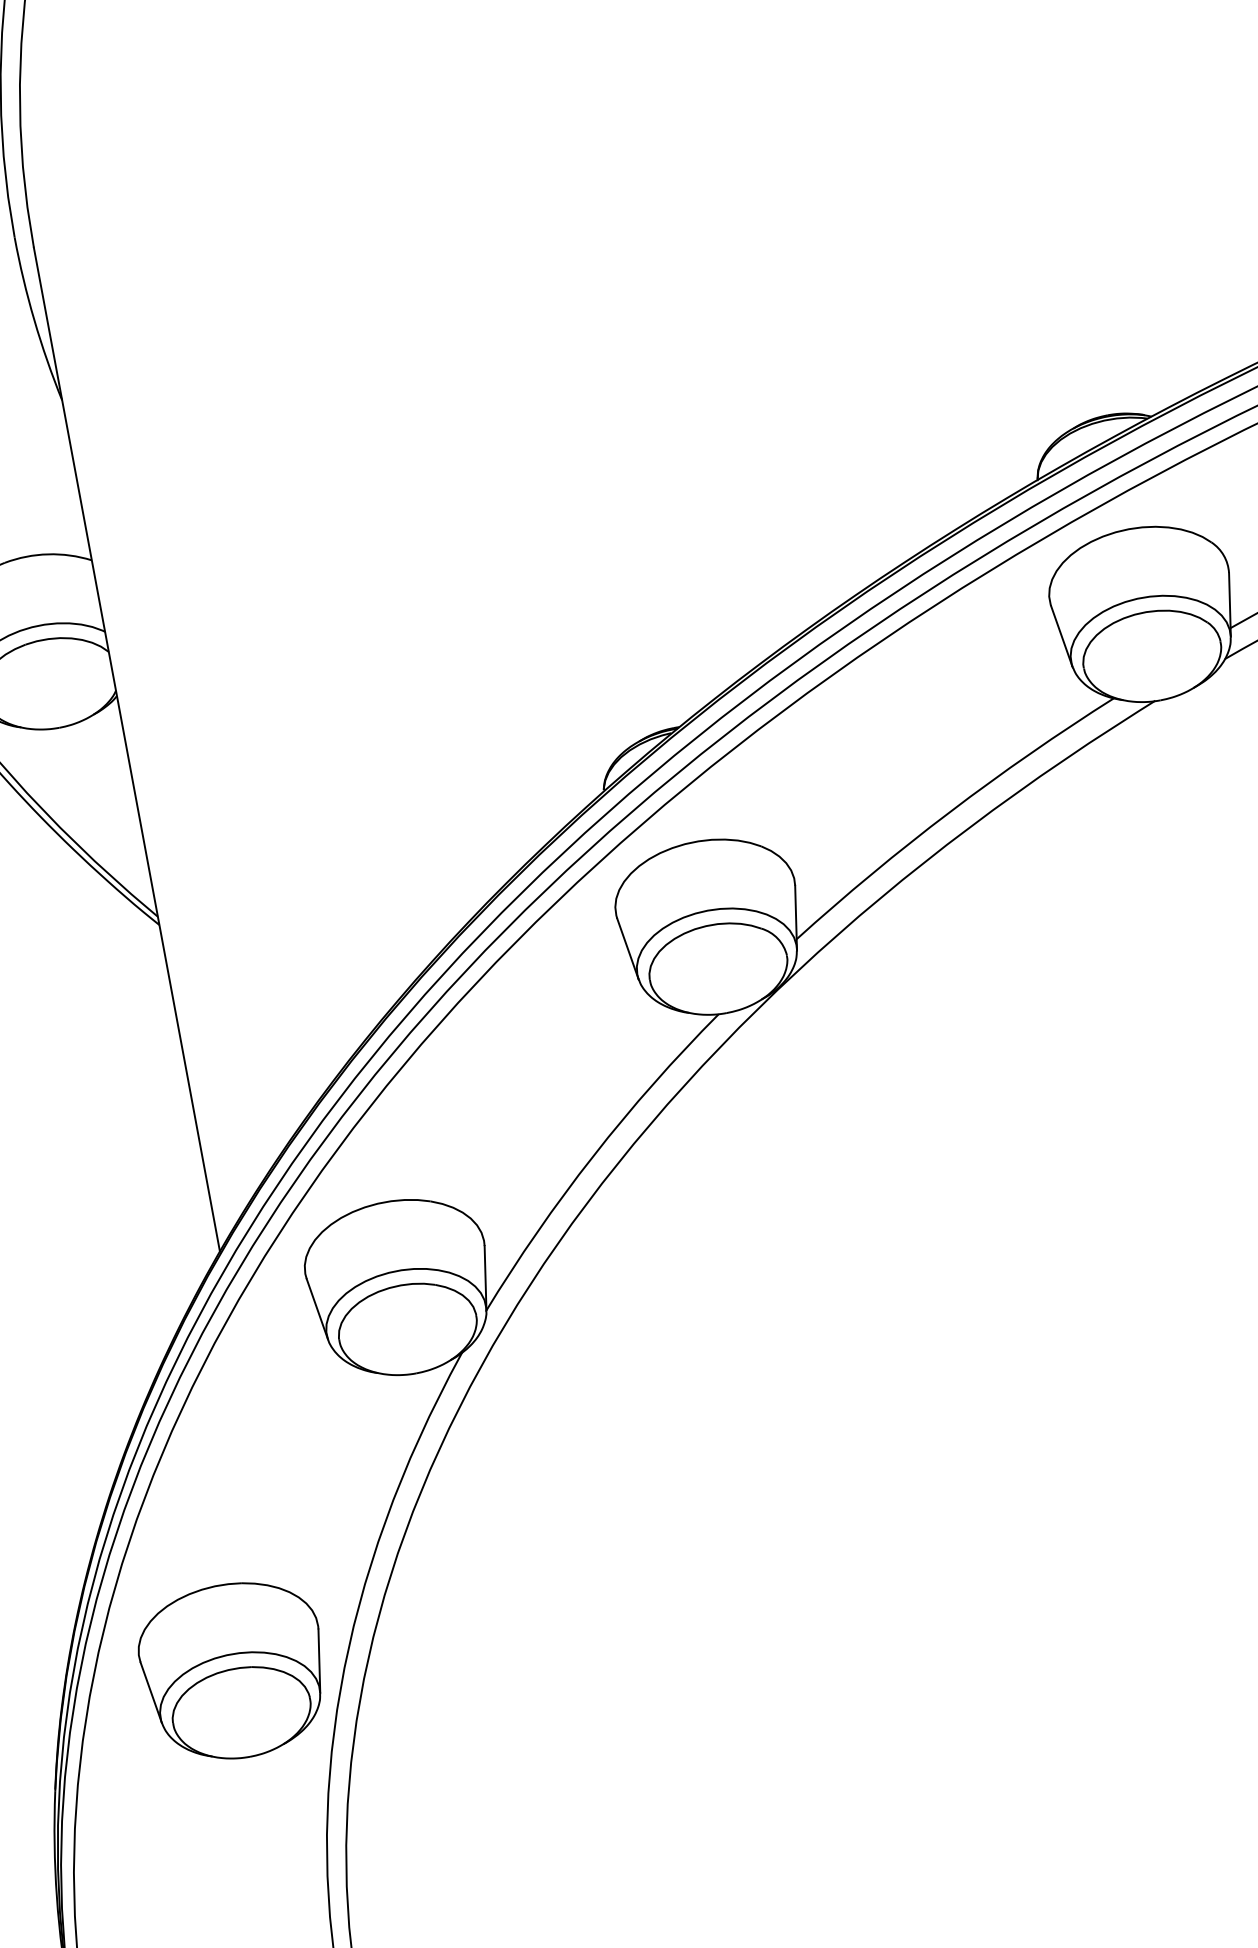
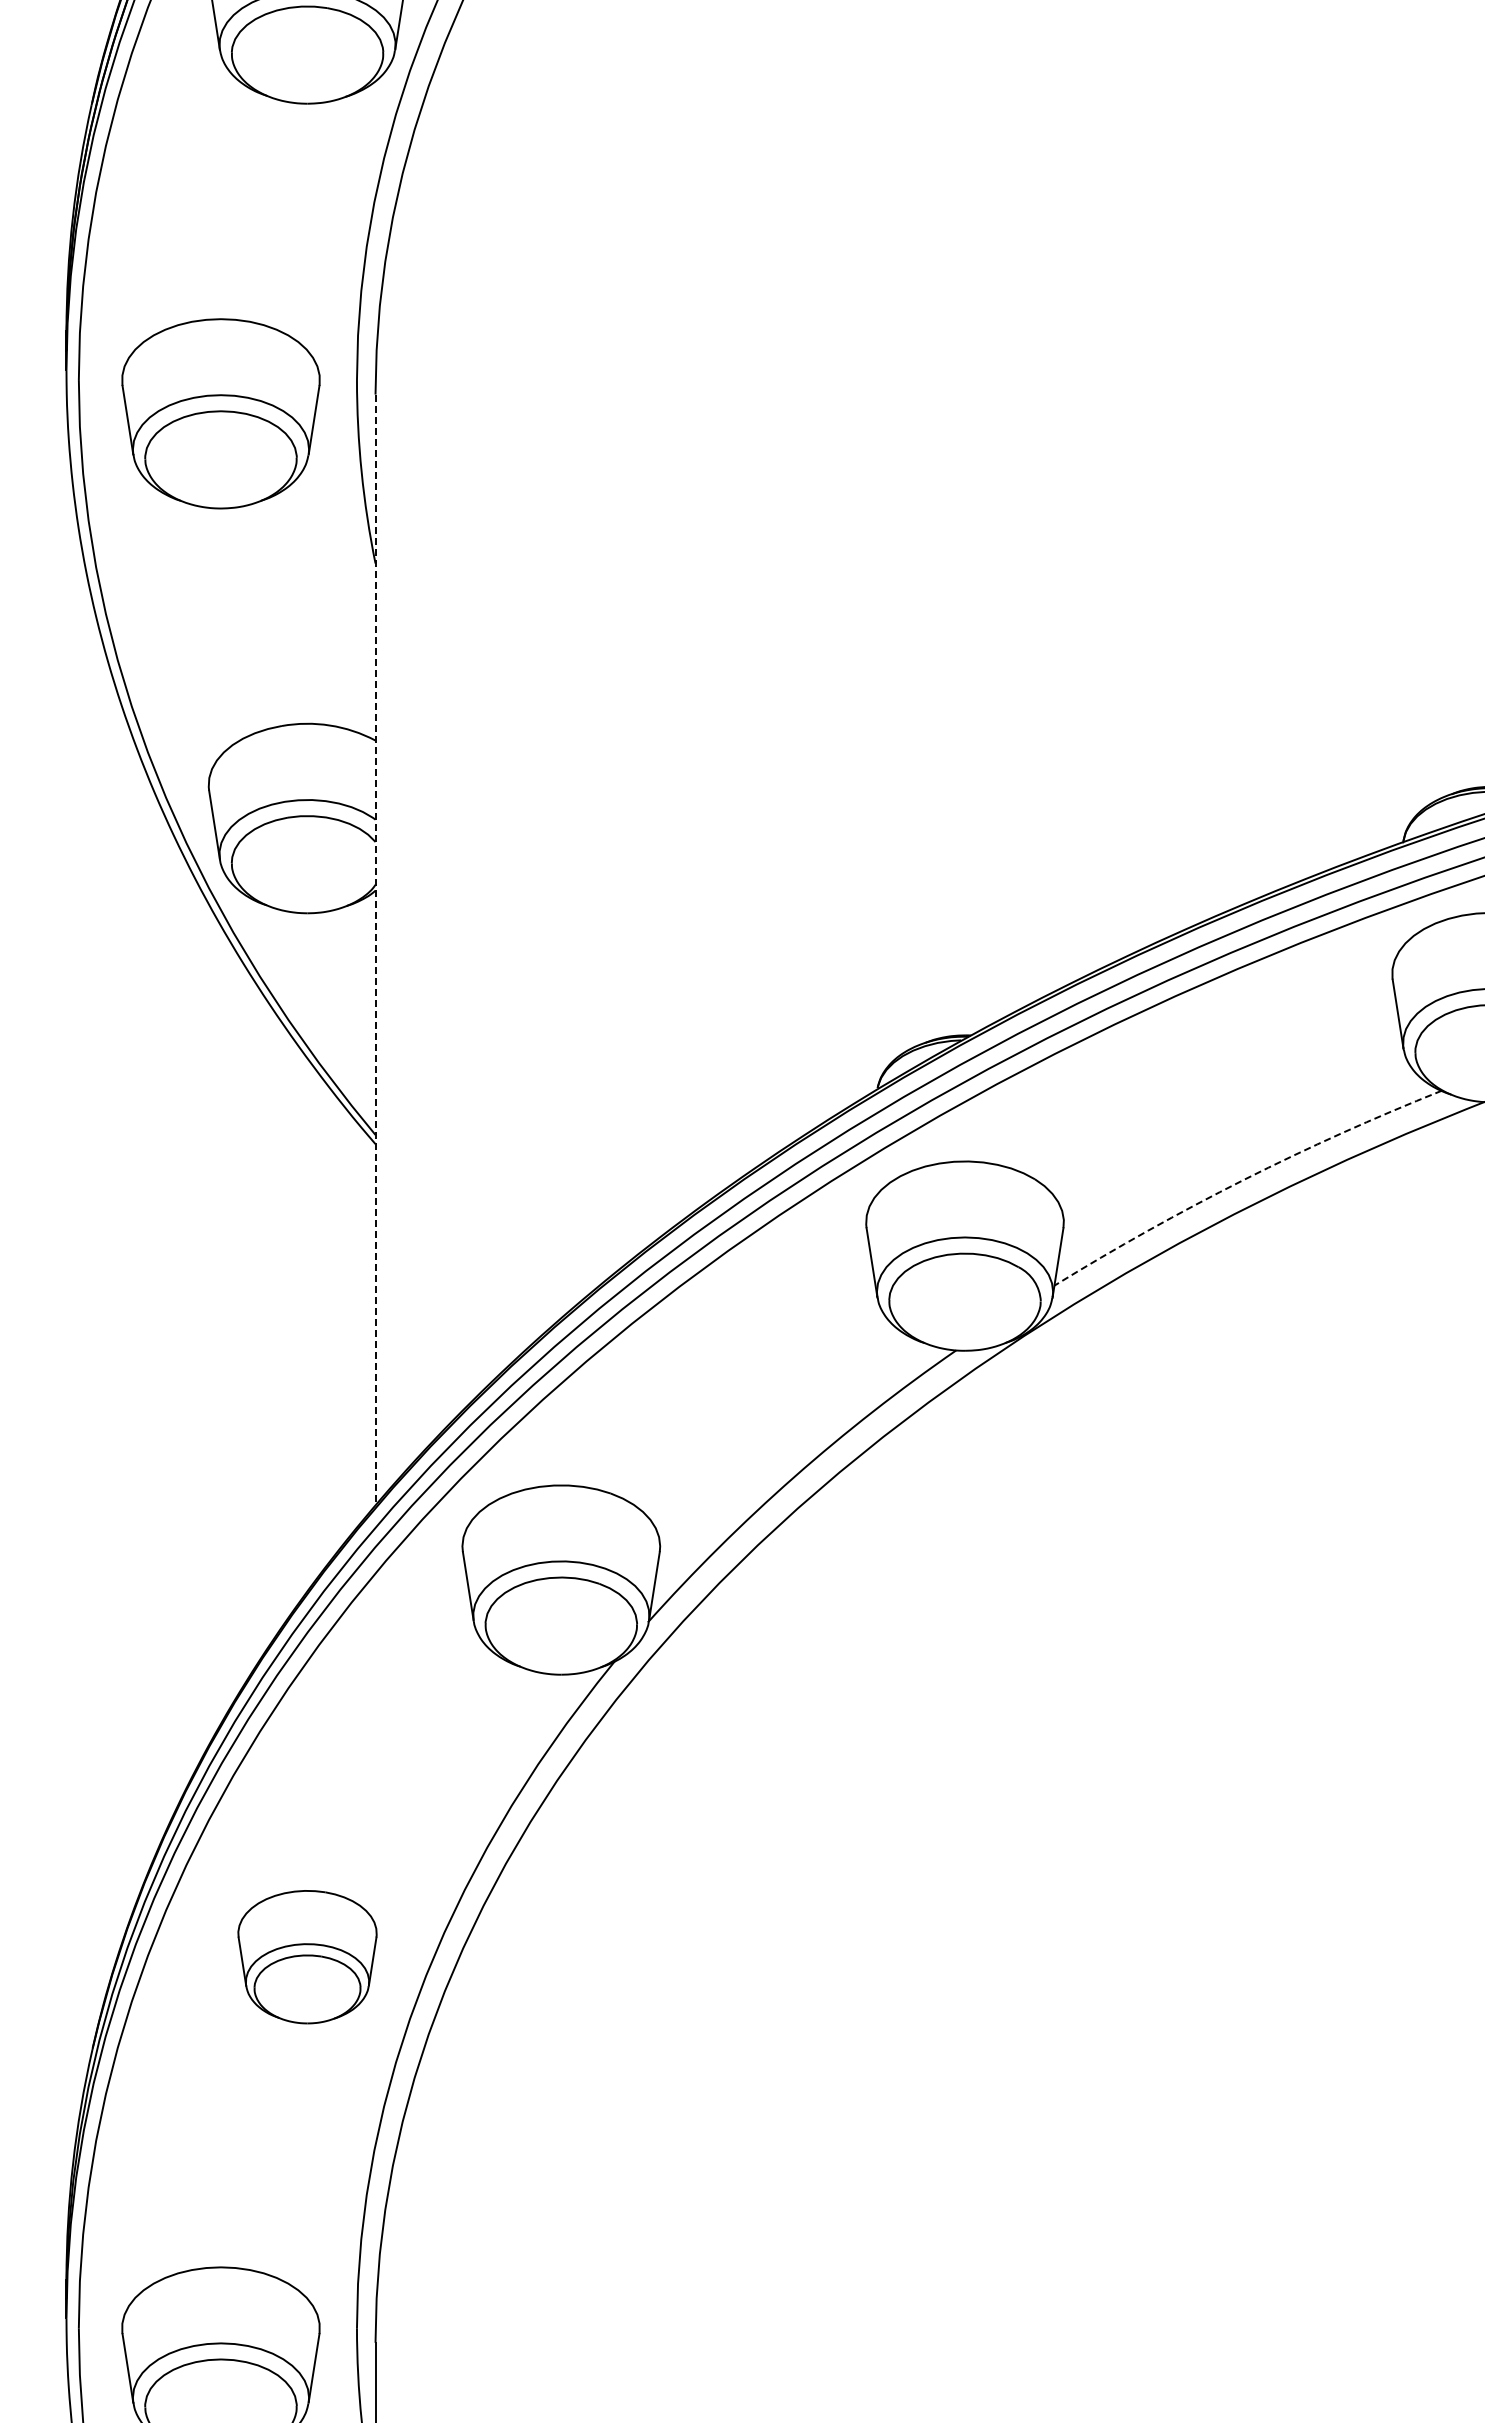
line: (126, 750) -> (375, 950), solid -> dashed
arc: (949, 811) -> (1243, 1179), solid -> dashed
part: (234, 1670) -> (307, 1956), size x0.7

